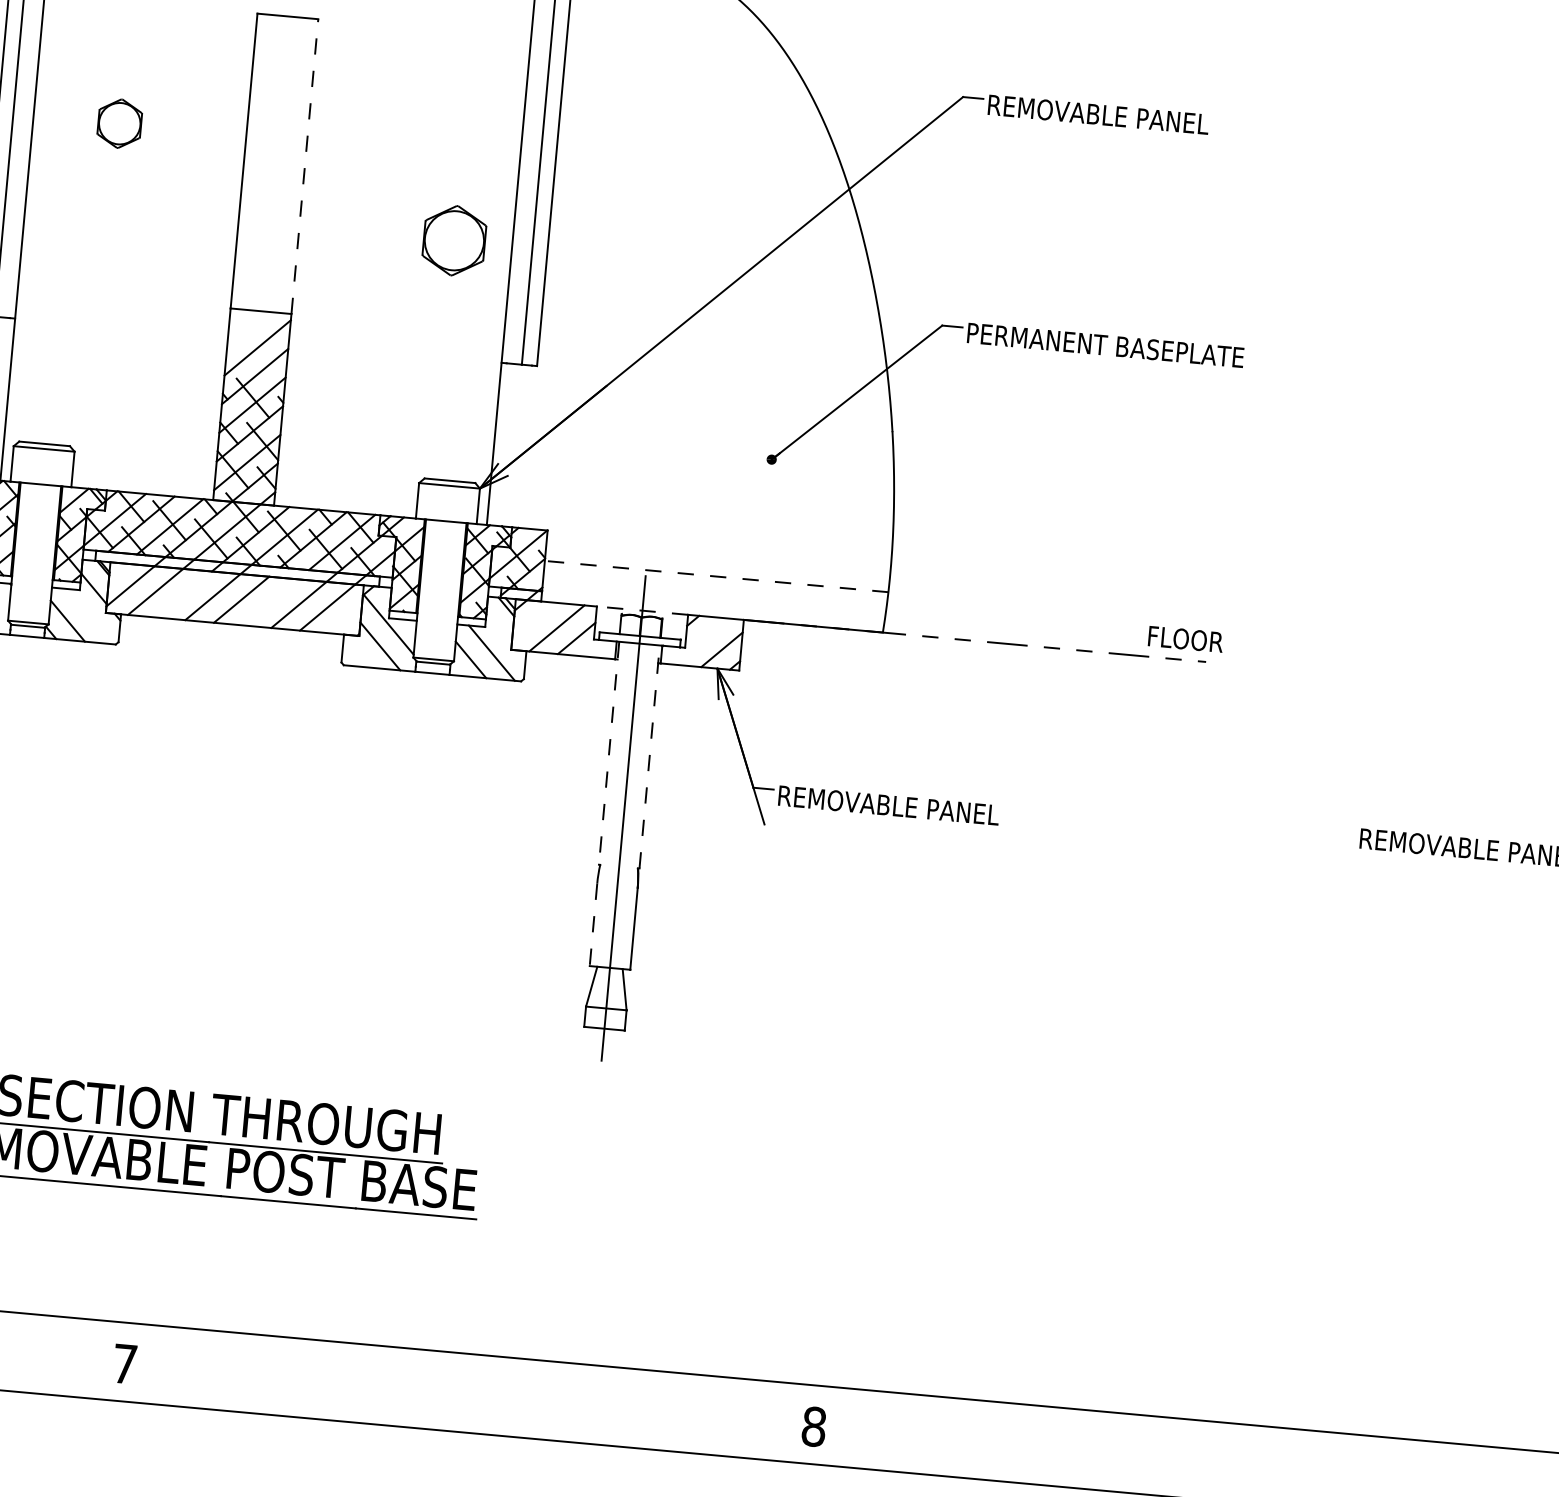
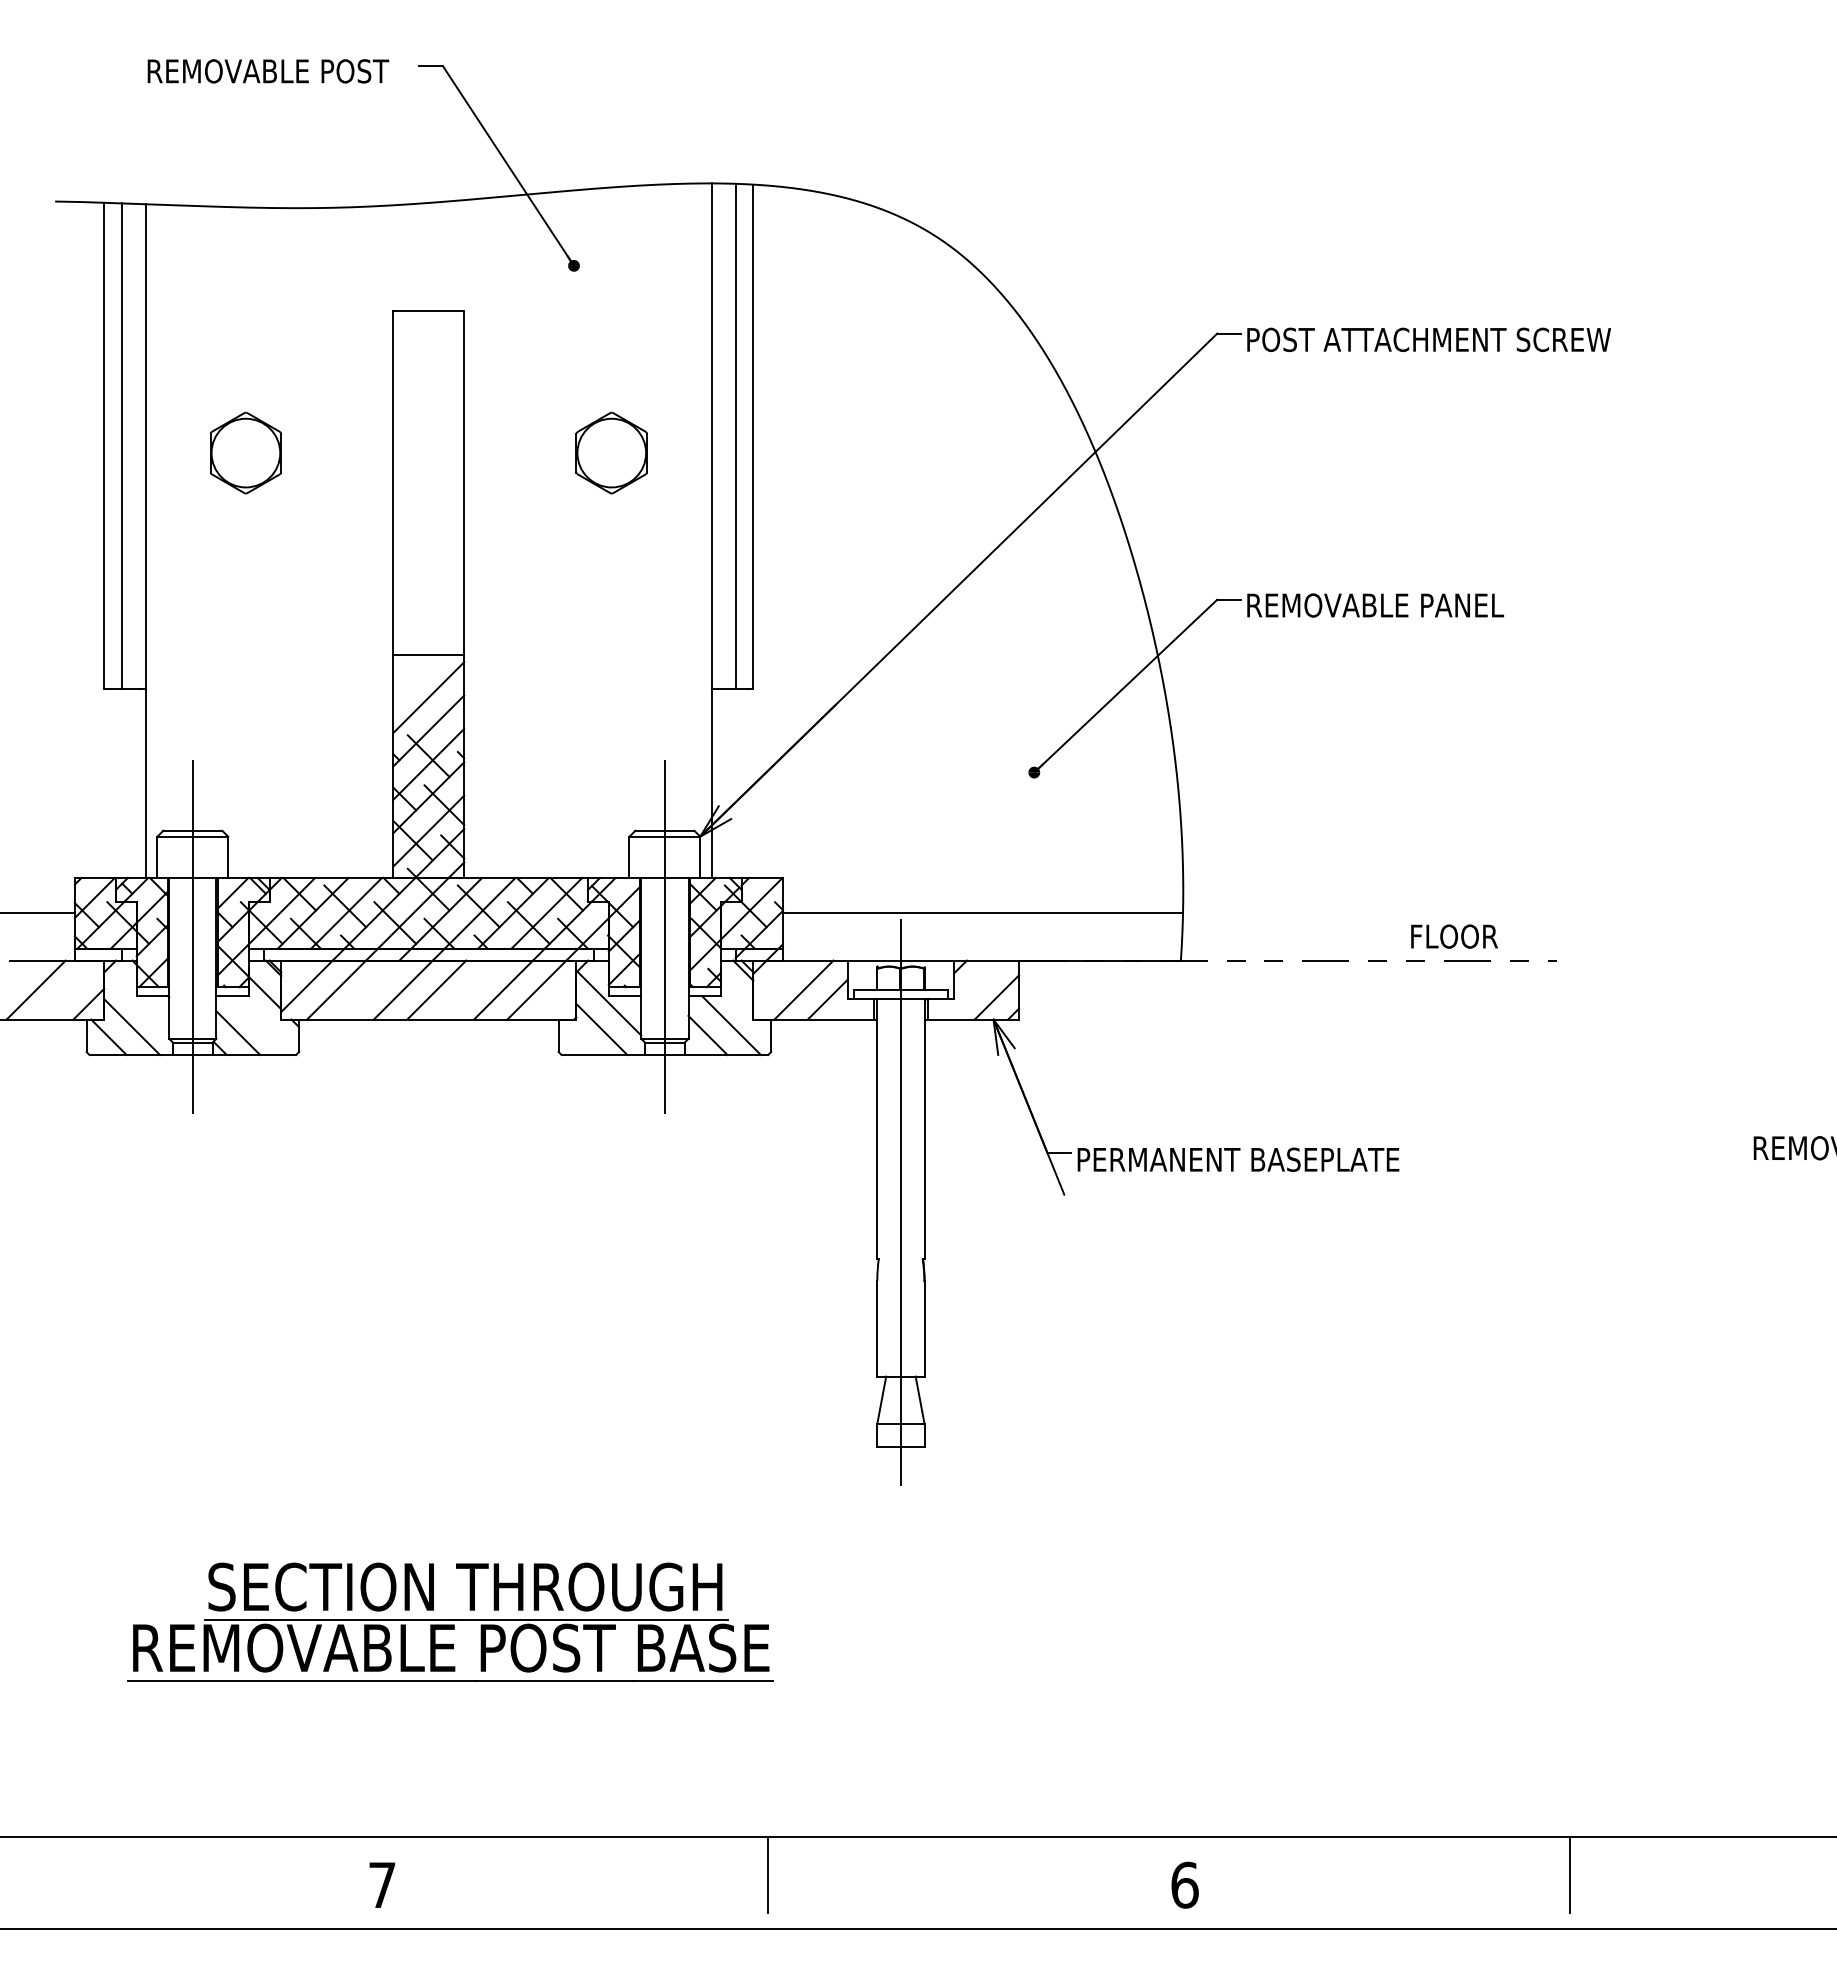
text: (1145, 118) -> (1430, 339), REMOVABLE PANEL -> POST ATTACHMENT SCREW
part: (119, 123) -> (245, 452), size x1.43
line: (305, 166) -> (464, 483), dashed -> solid
part: (454, 240) -> (611, 452), moved
text: (1106, 345) -> (1409, 605), PERMANENT BASEPLATE -> REMOVABLE PANEL
line: (36, 534) -> (192, 936), added
line: (441, 571) -> (664, 936), added
line: (716, 576) -> (982, 913), dashed -> solid
line: (642, 610) -> (900, 960), dashed -> solid
text: (1185, 639) -> (1454, 936), moved
line: (609, 753) -> (877, 1128), dashed -> solid
line: (649, 756) -> (924, 1128), dashed -> solid
text: (917, 807) -> (1239, 1159), REMOVABLE PANEL -> PERMANENT BASEPLATE
line: (593, 924) -> (877, 1328), dashed -> solid
line: (456, 1384) -> (767, 1874), added
text: (813, 1426) -> (1184, 1884), 8 -> 6
line: (1146, 1447) -> (1570, 1874), added

